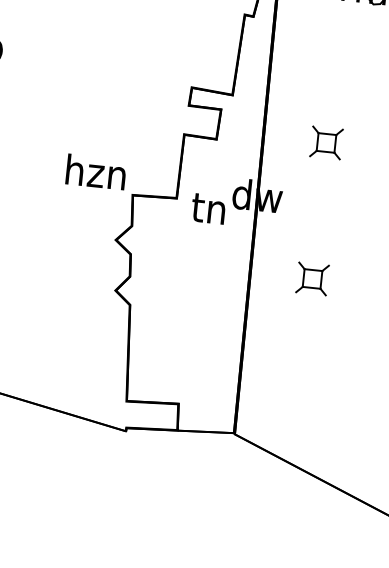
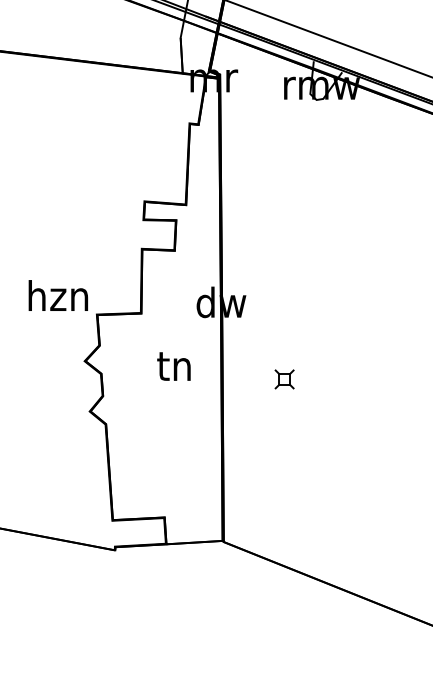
part: (326, 142) -> (284, 242), removed
text: (208, 208) -> (173, 366), moved
part: (312, 279) -> (284, 379), size x0.6

